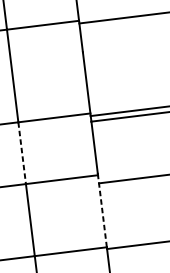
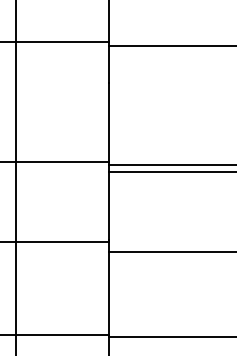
line: (21, 153) -> (15, 201), dashed -> solid
line: (102, 211) -> (109, 288), dashed -> solid

